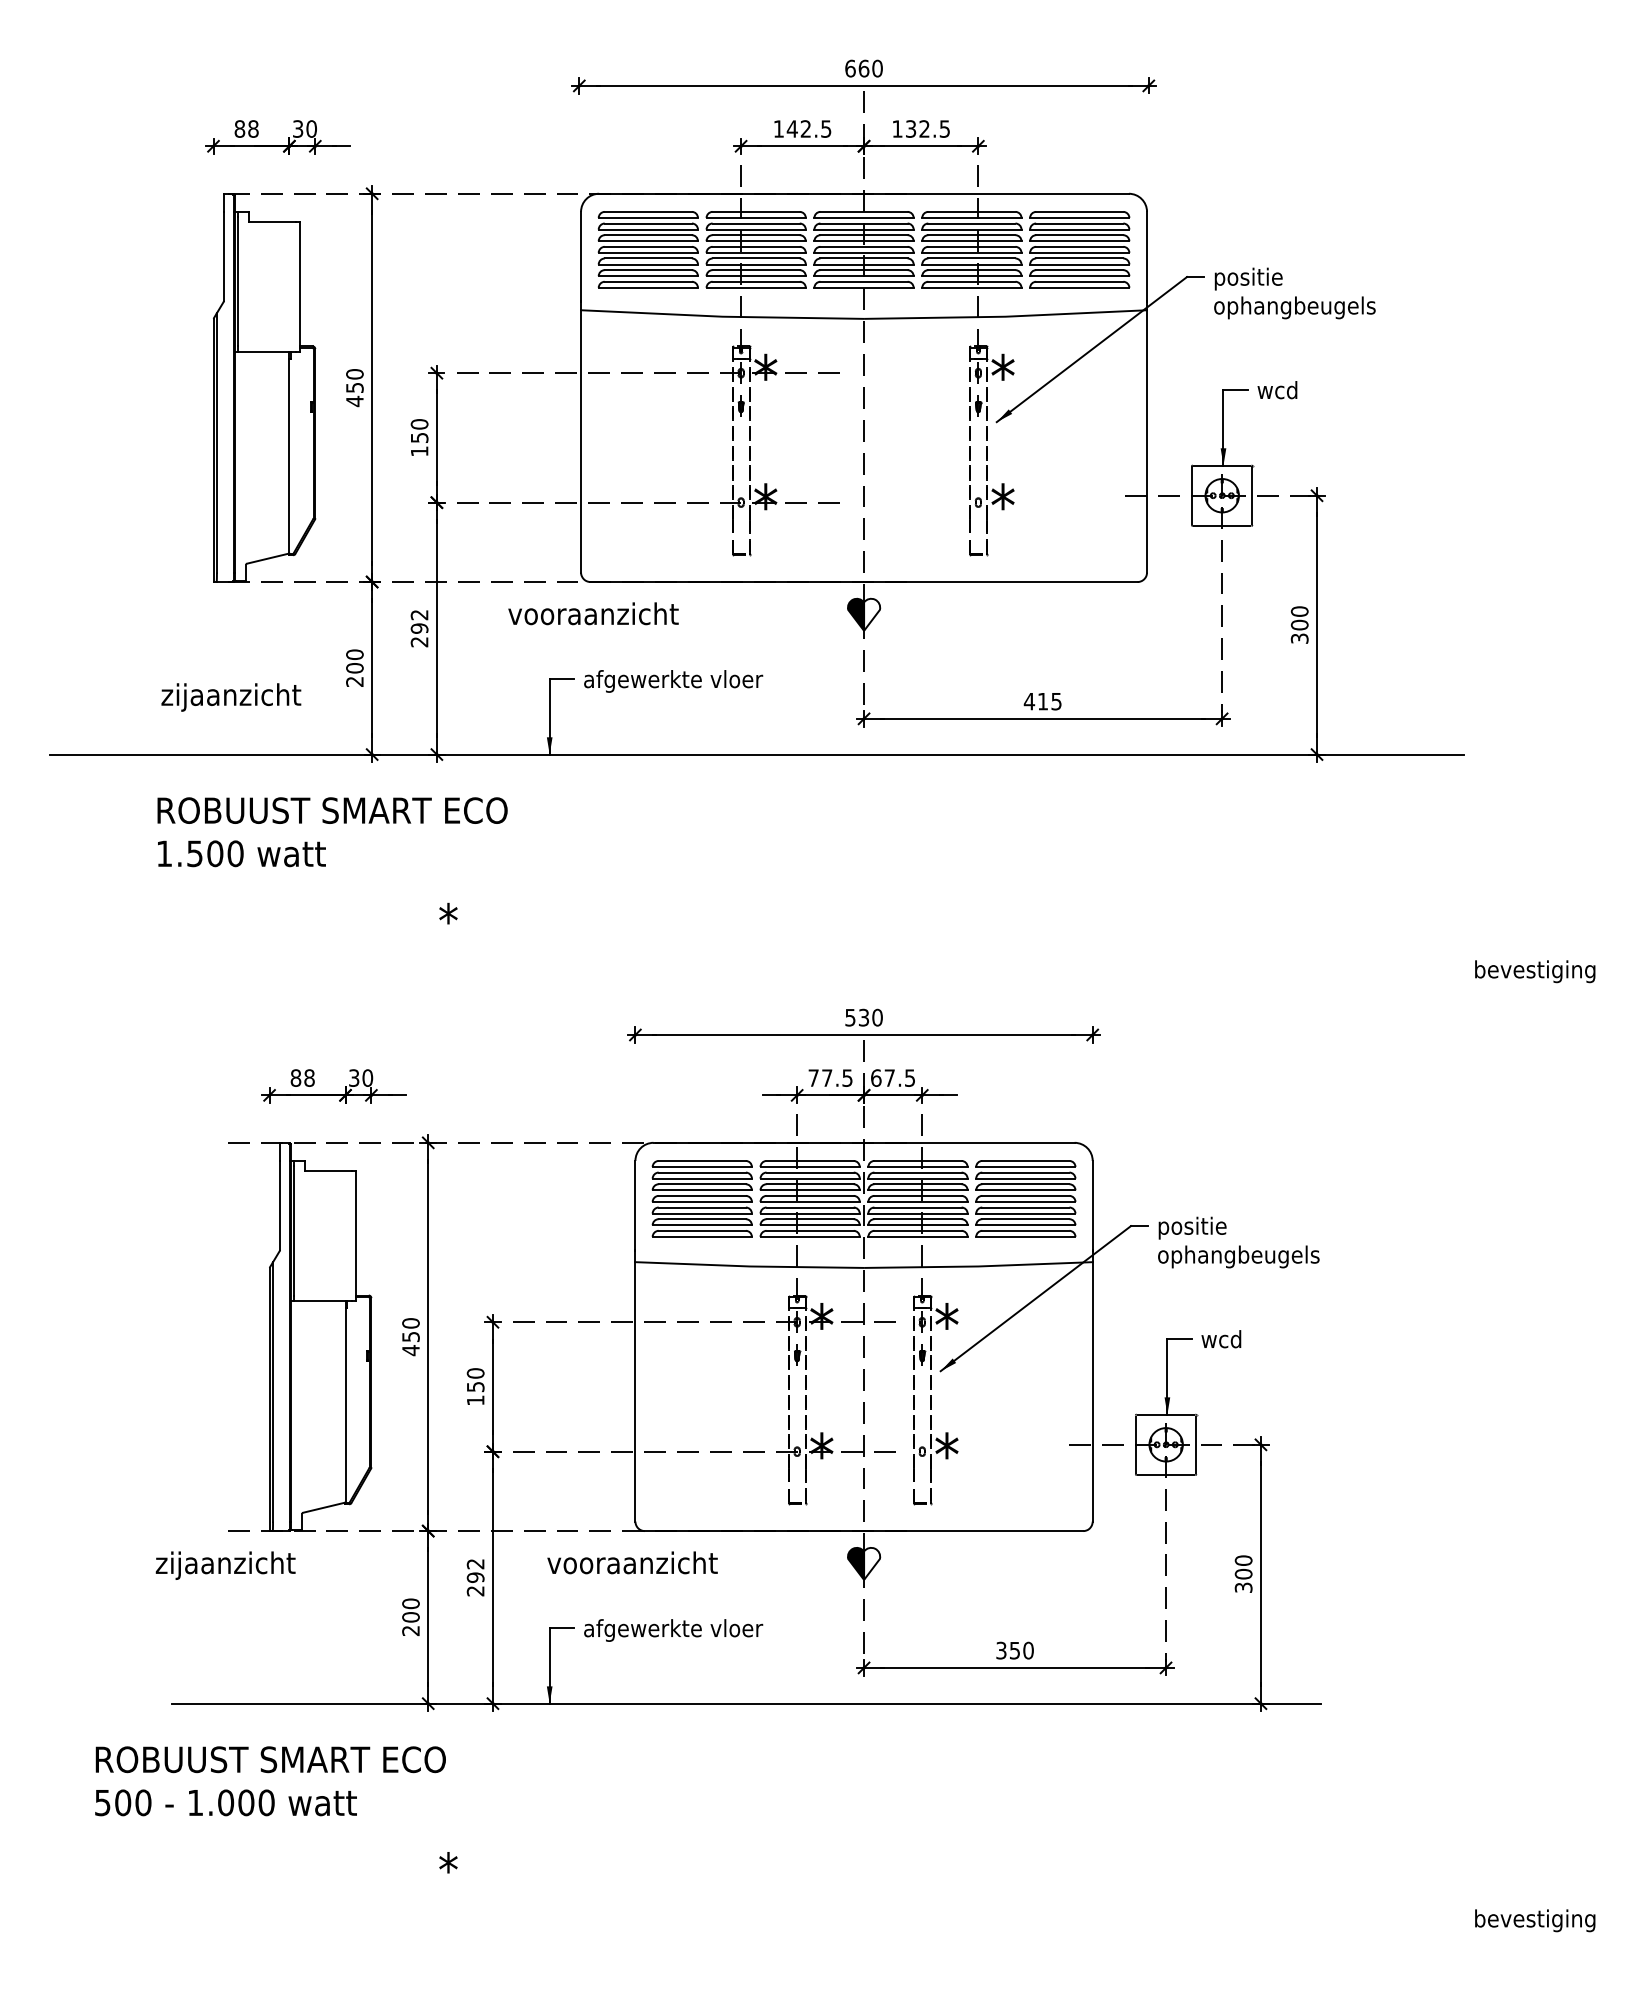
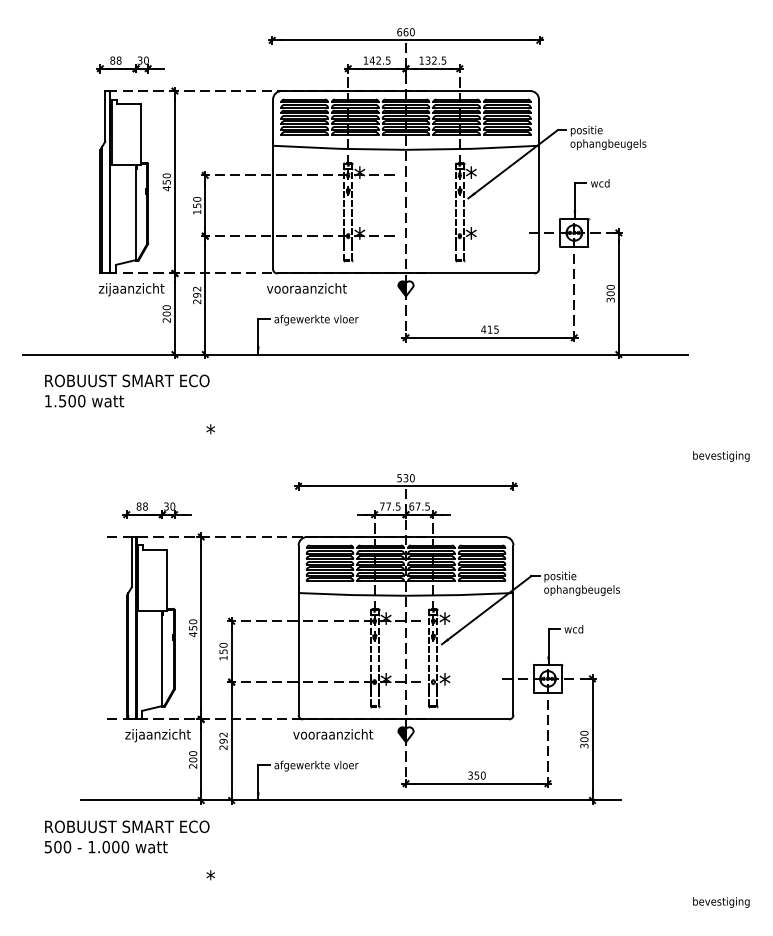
text: (592, 613) -> (306, 288), moved
text: (230, 696) -> (131, 289), moved
text: (332, 831) -> (127, 390), moved
text: (633, 1563) -> (333, 734), moved
text: (224, 1565) -> (157, 735), moved

